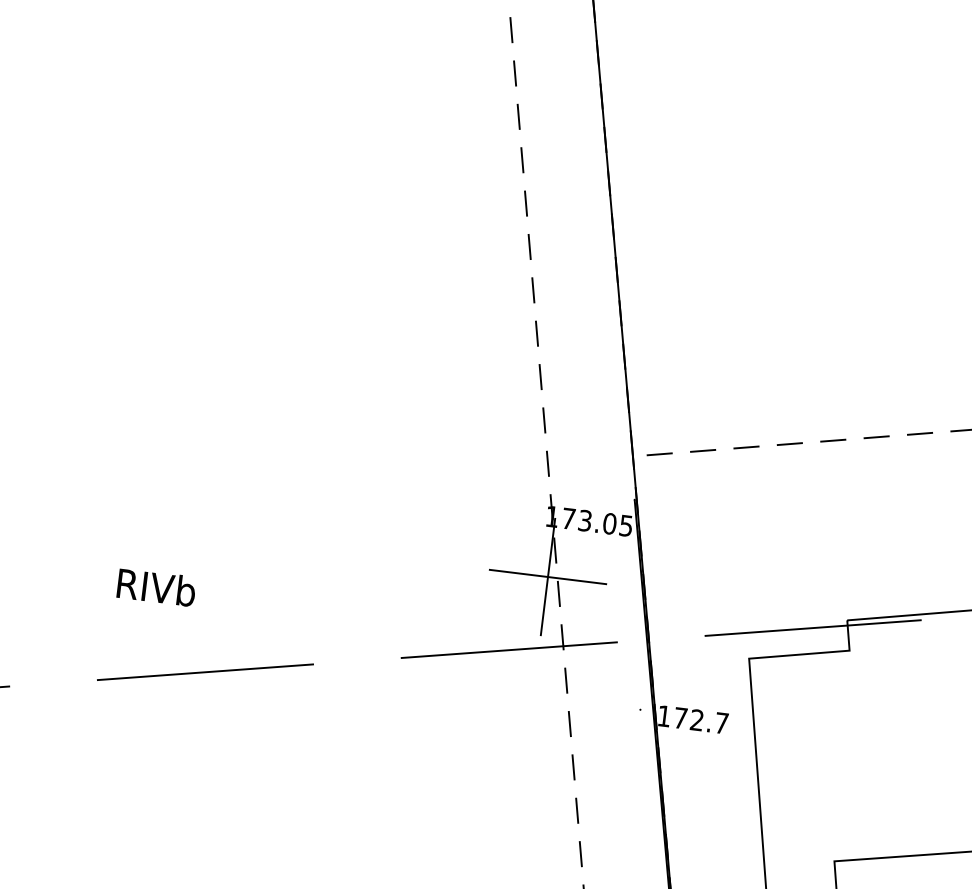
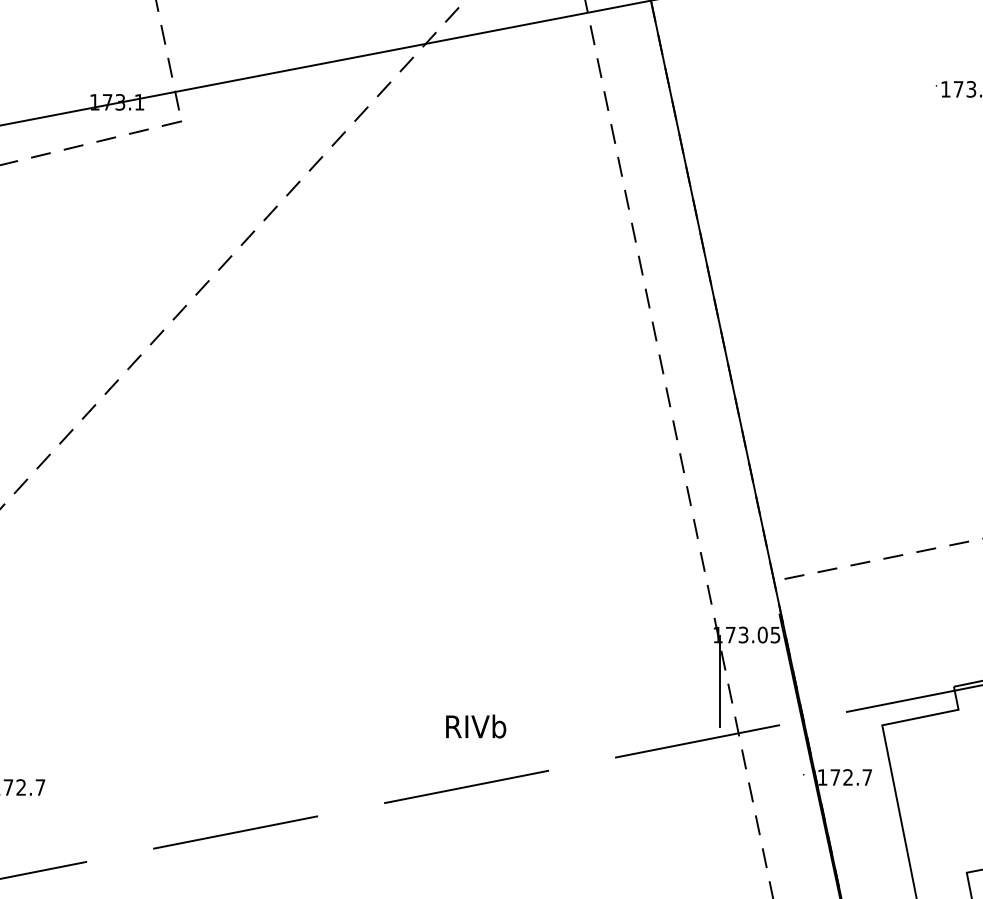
line: (548, 576) -> (720, 681), removed
text: (157, 587) -> (476, 726), moved

